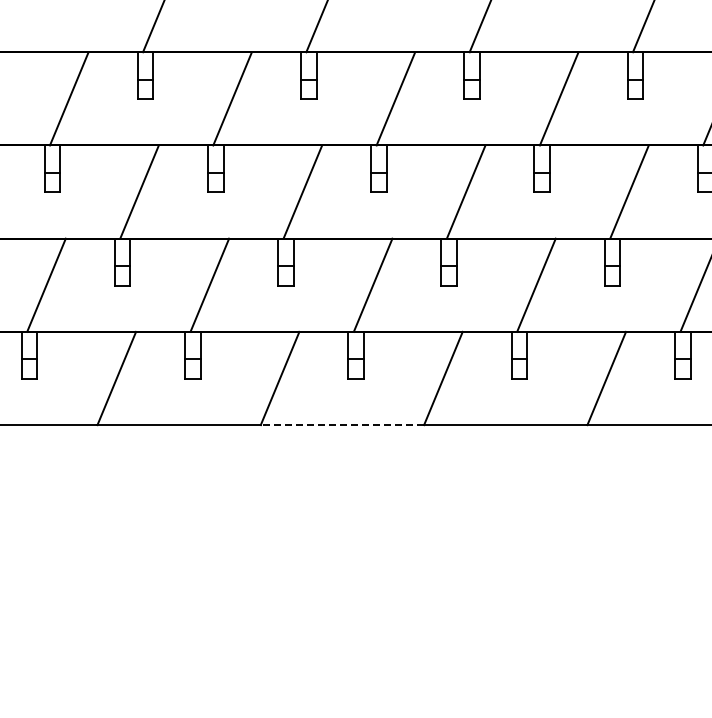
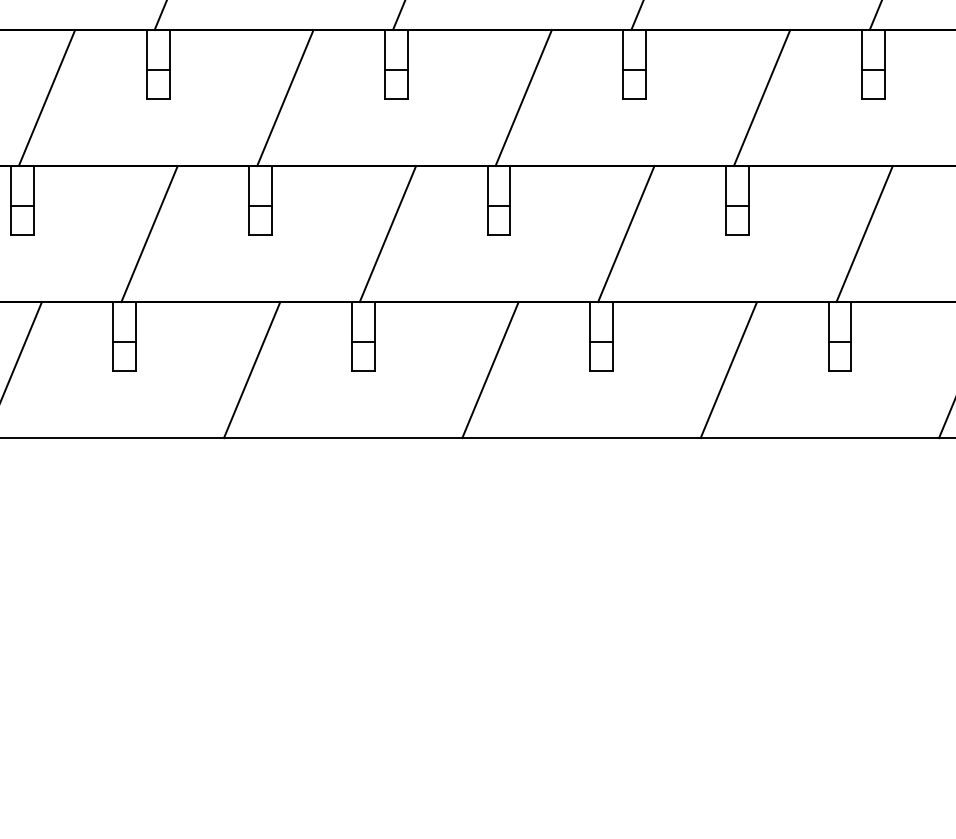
line: (342, 425) -> (343, 438), dashed -> solid

